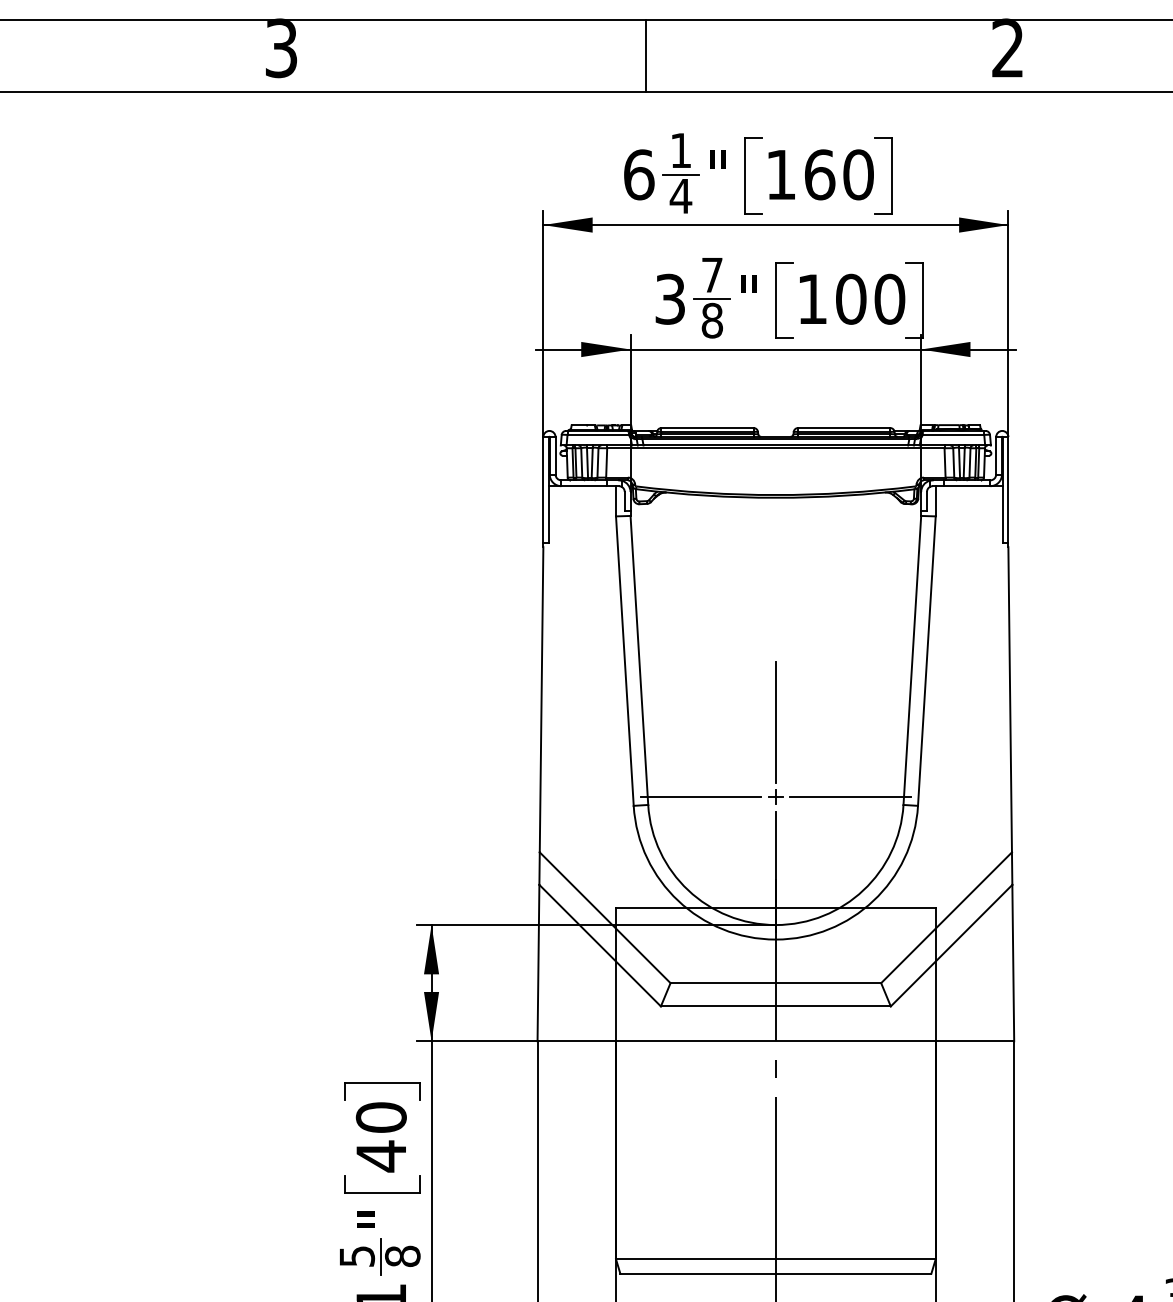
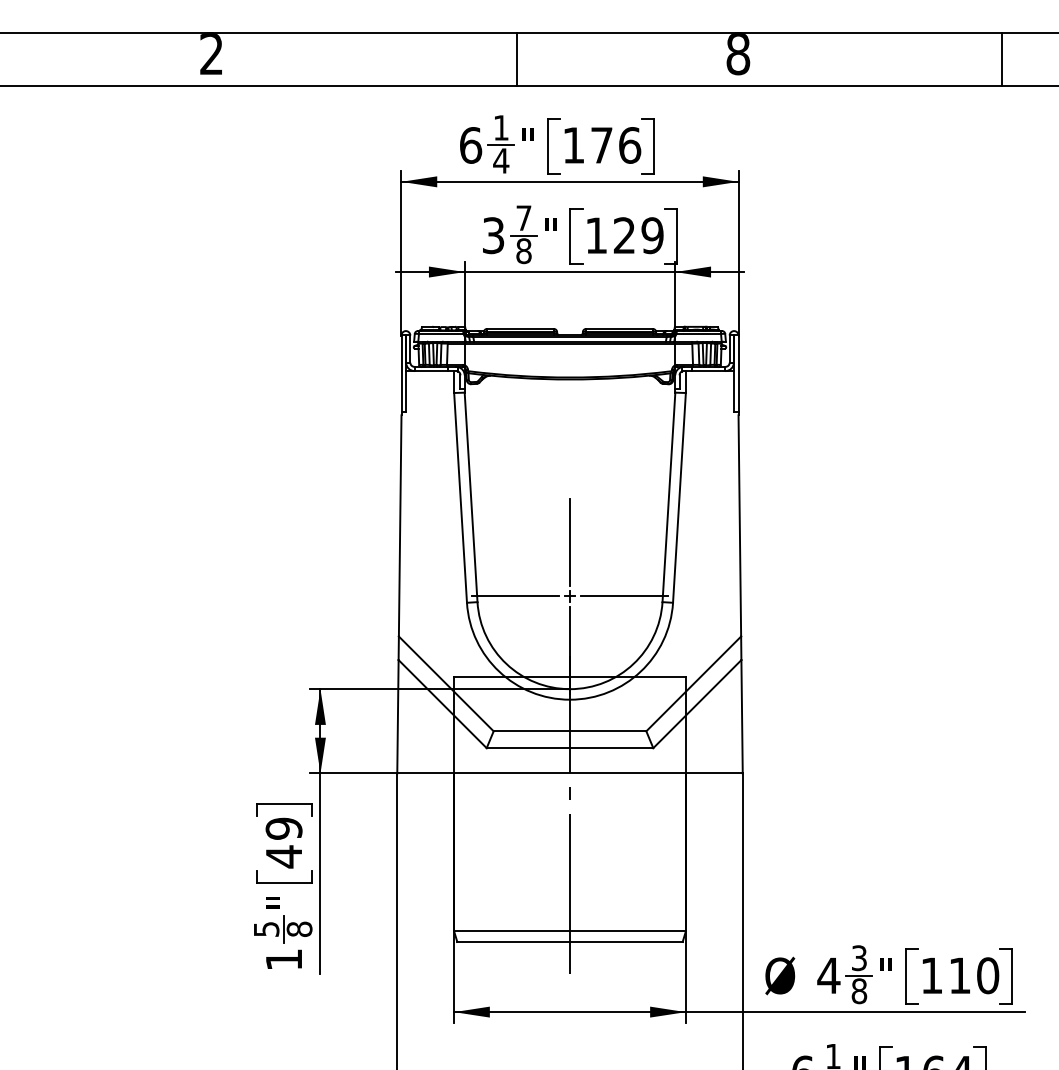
text: (281, 49) -> (211, 54), 3 -> 2
text: (1008, 49) -> (738, 54), 2 -> 8
line: (645, 54) -> (516, 58), moved
text: (840, 174) -> (616, 145), 160 -> 176
text: (870, 299) -> (638, 235), 100 -> 129
text: (380, 1117) -> (283, 828), 40 -> 49

